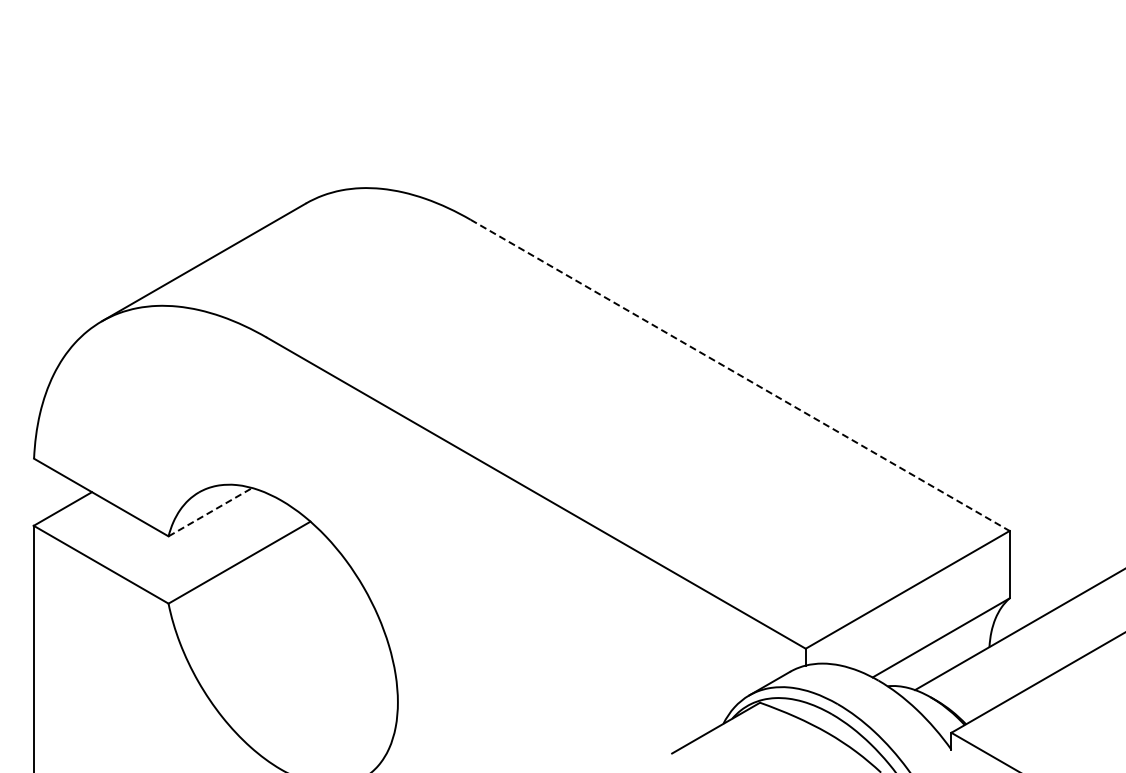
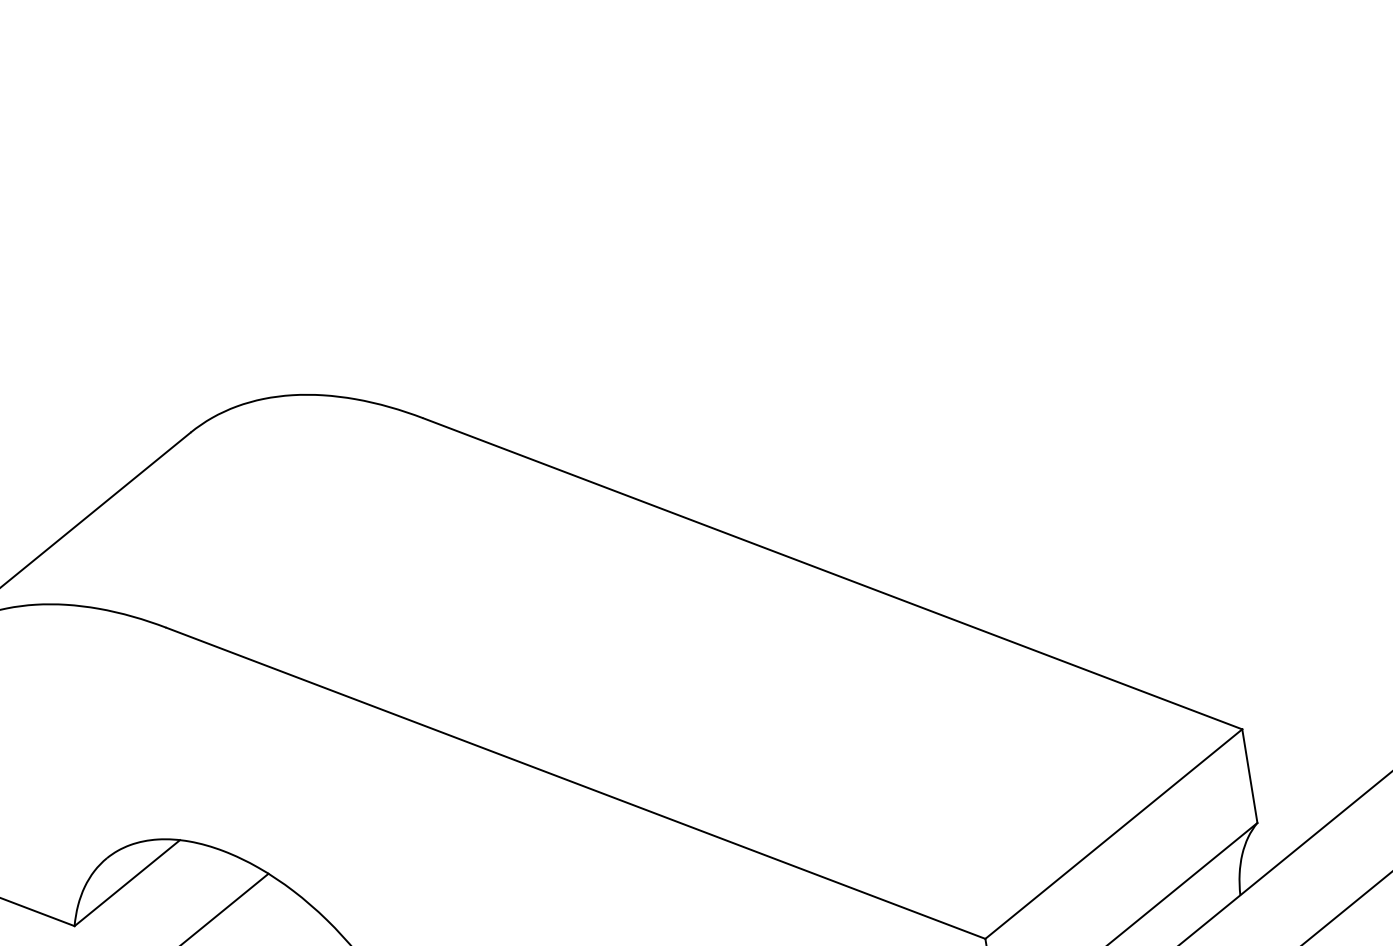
line: (740, 375) -> (833, 573), dashed -> solid
line: (210, 511) -> (127, 882), dashed -> solid

